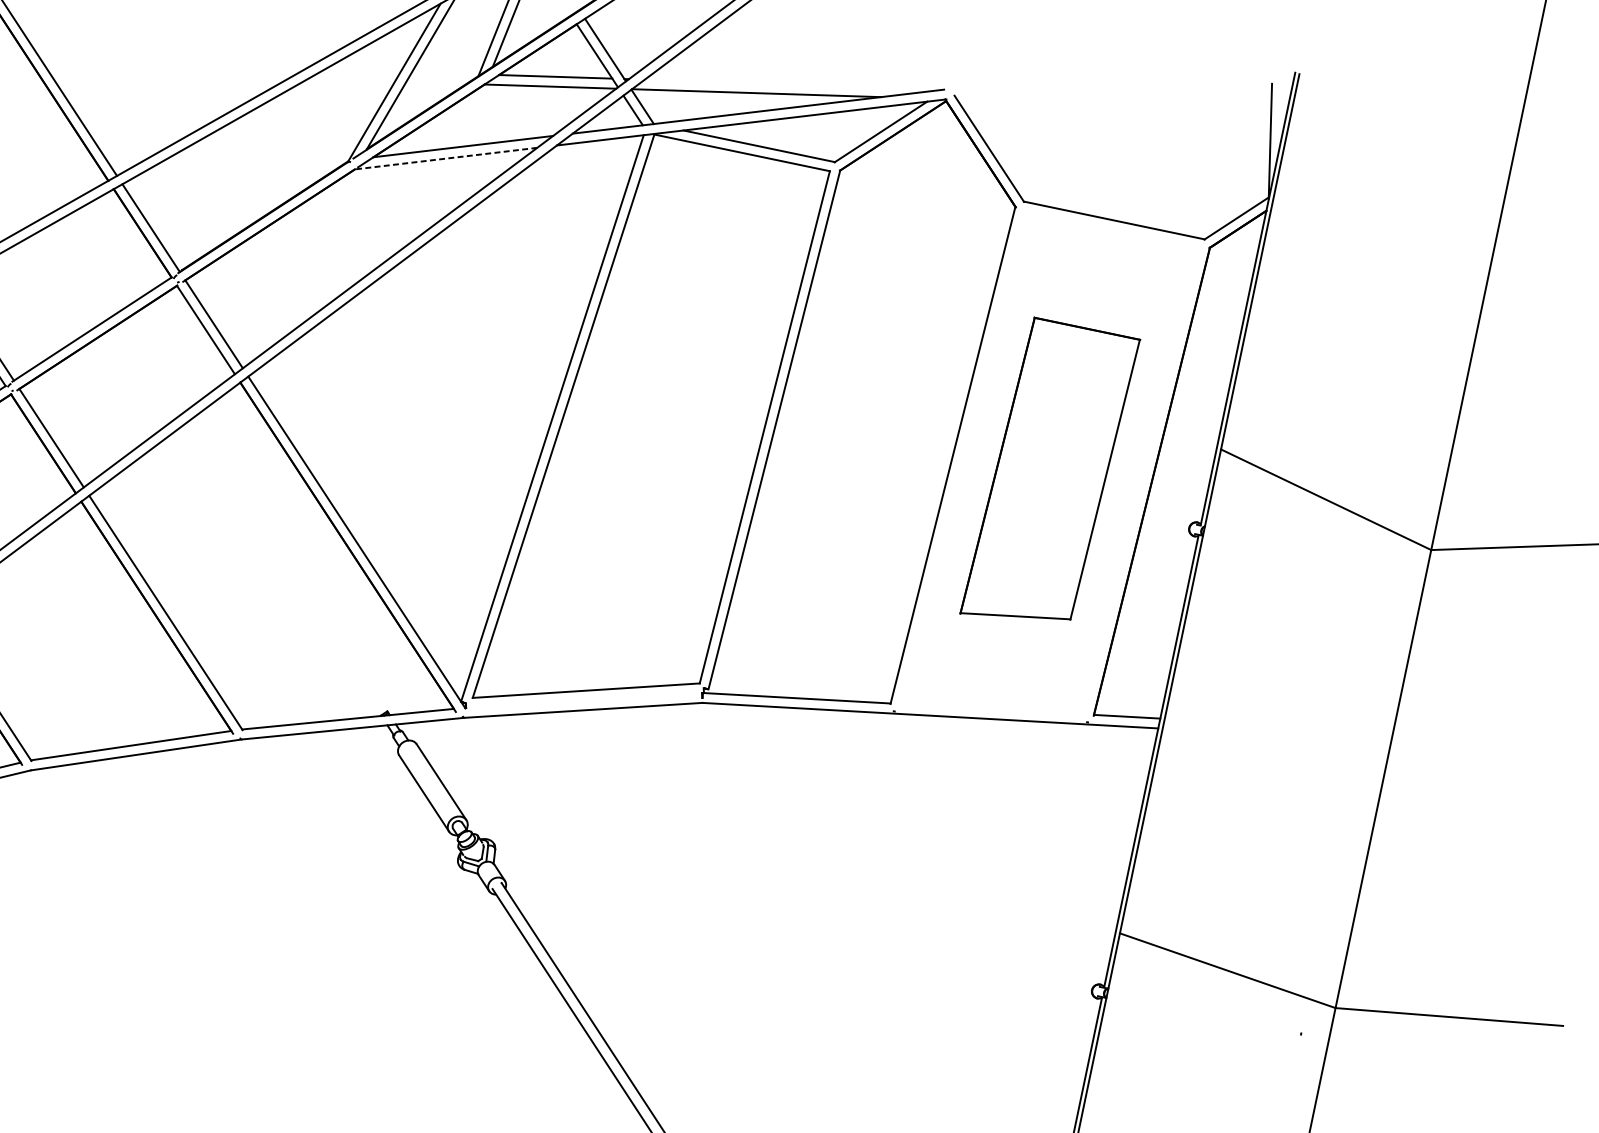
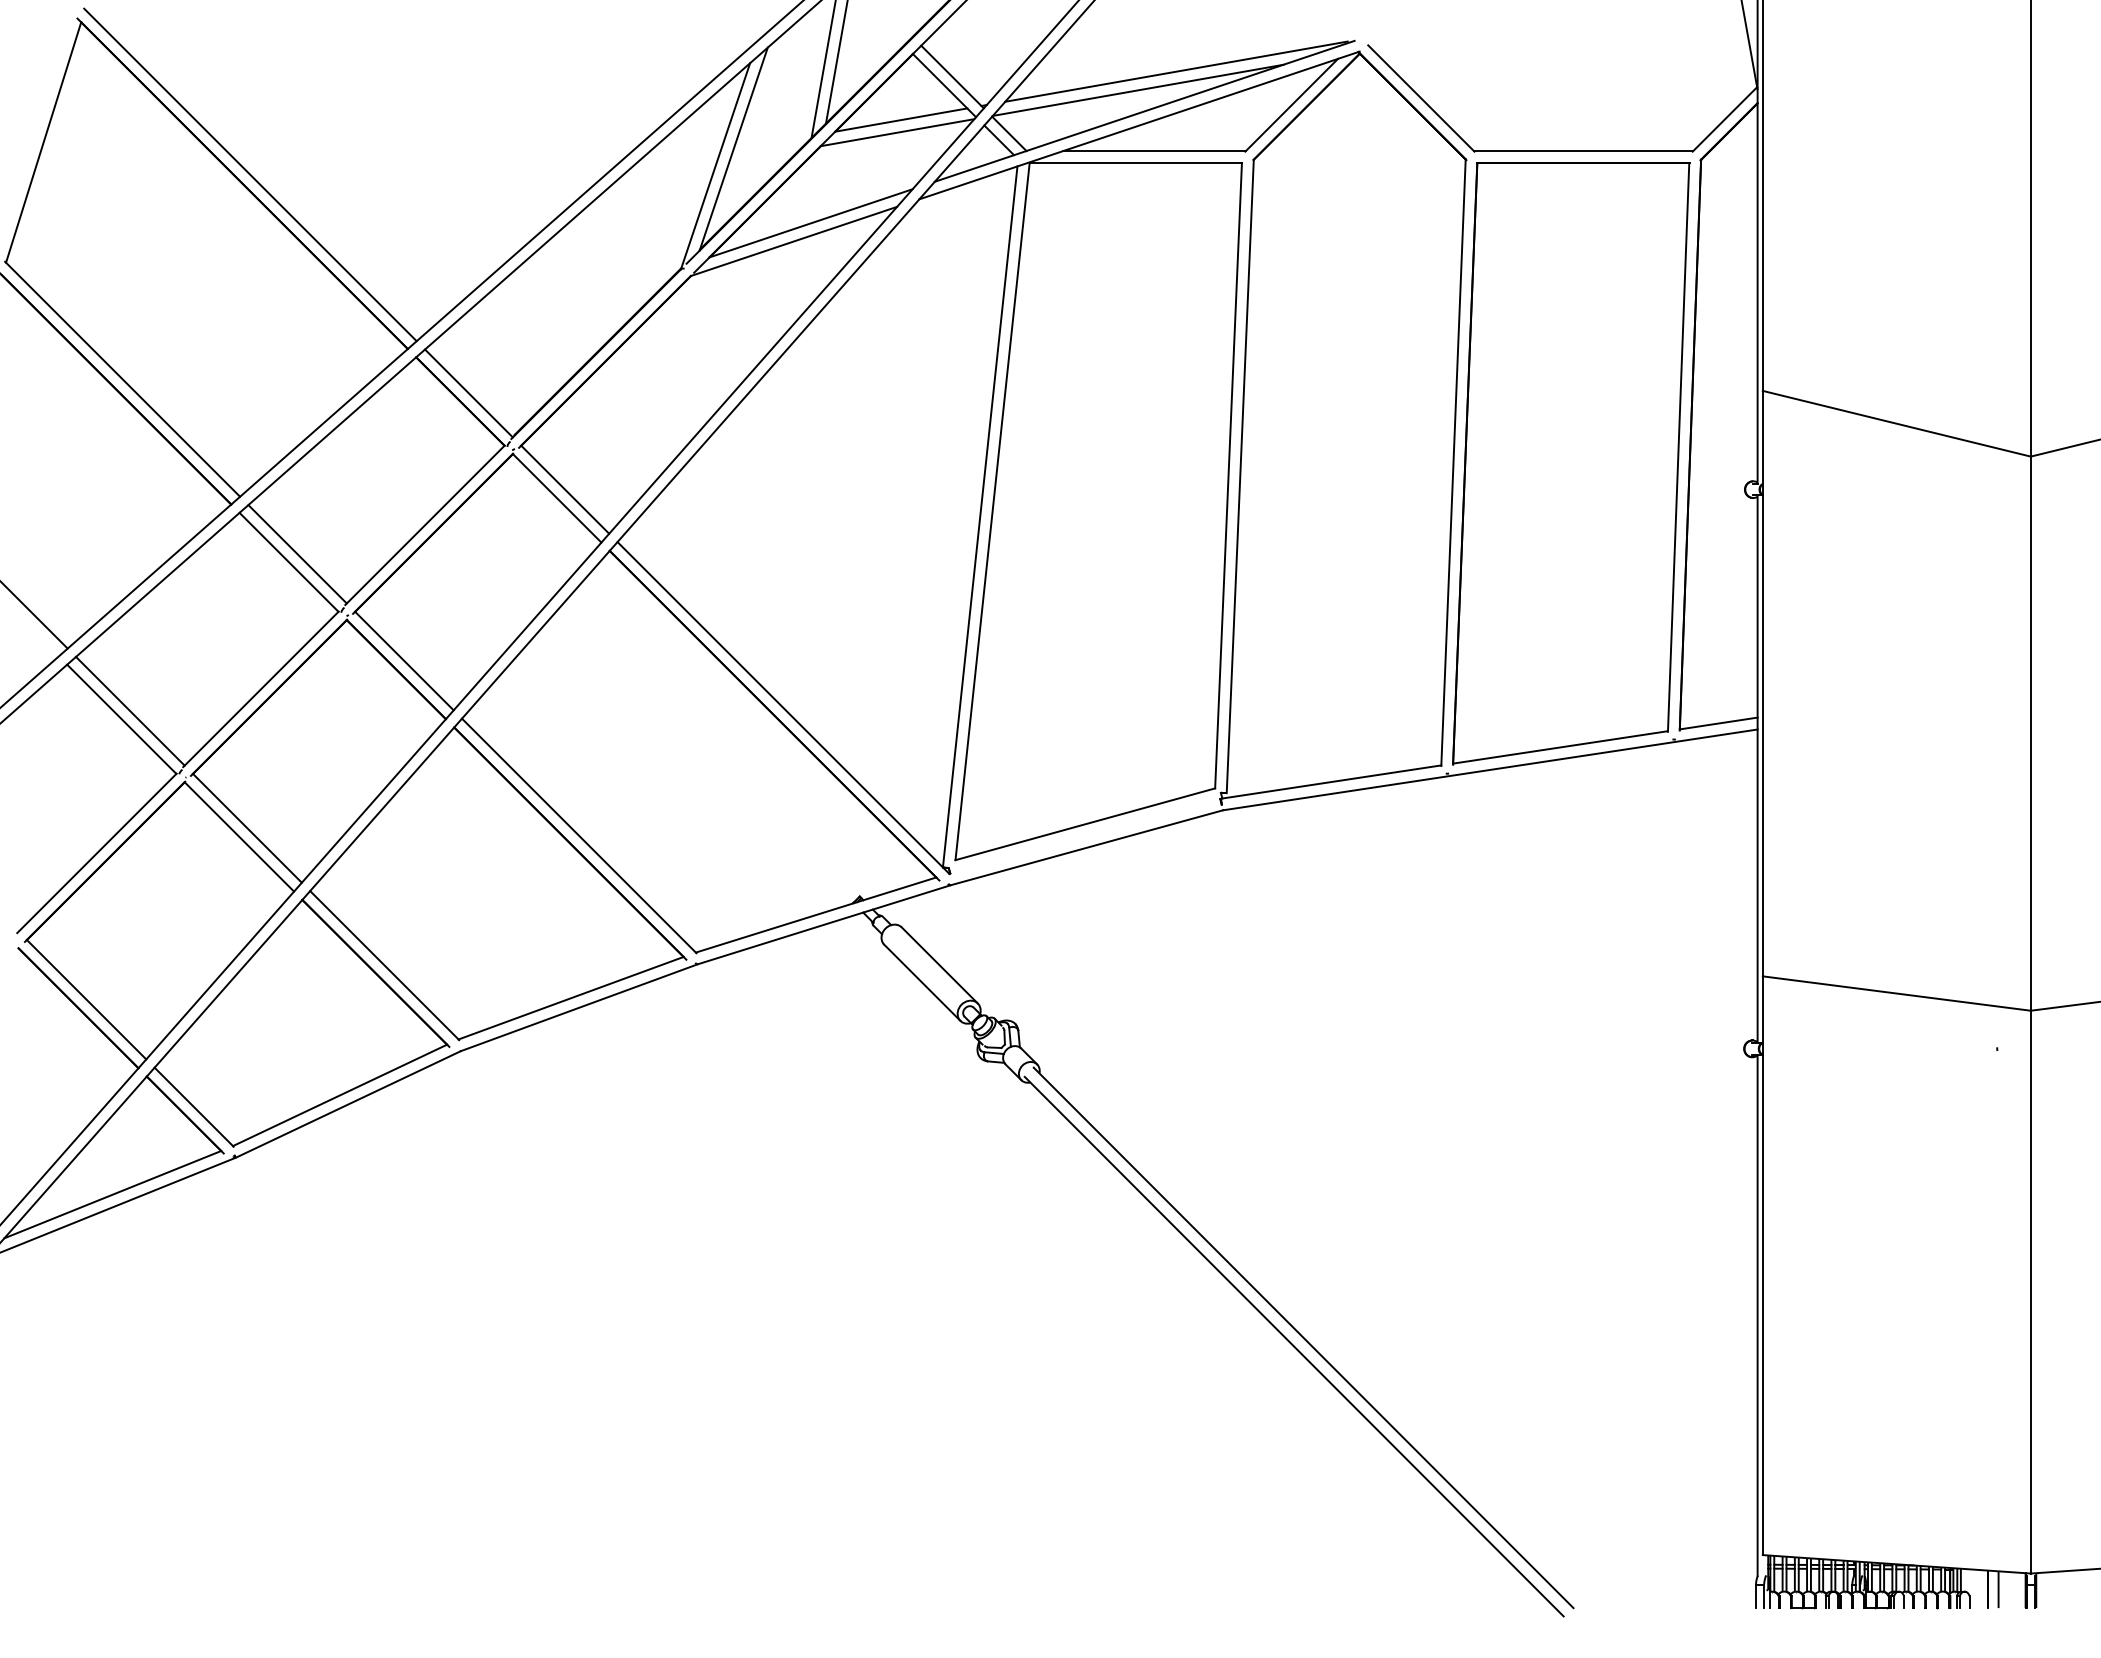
line: (791, 84) -> (1176, 71), added
line: (445, 158) -> (793, 241), dashed -> solid
part: (1050, 476) -> (1571, 463), size x1.67

